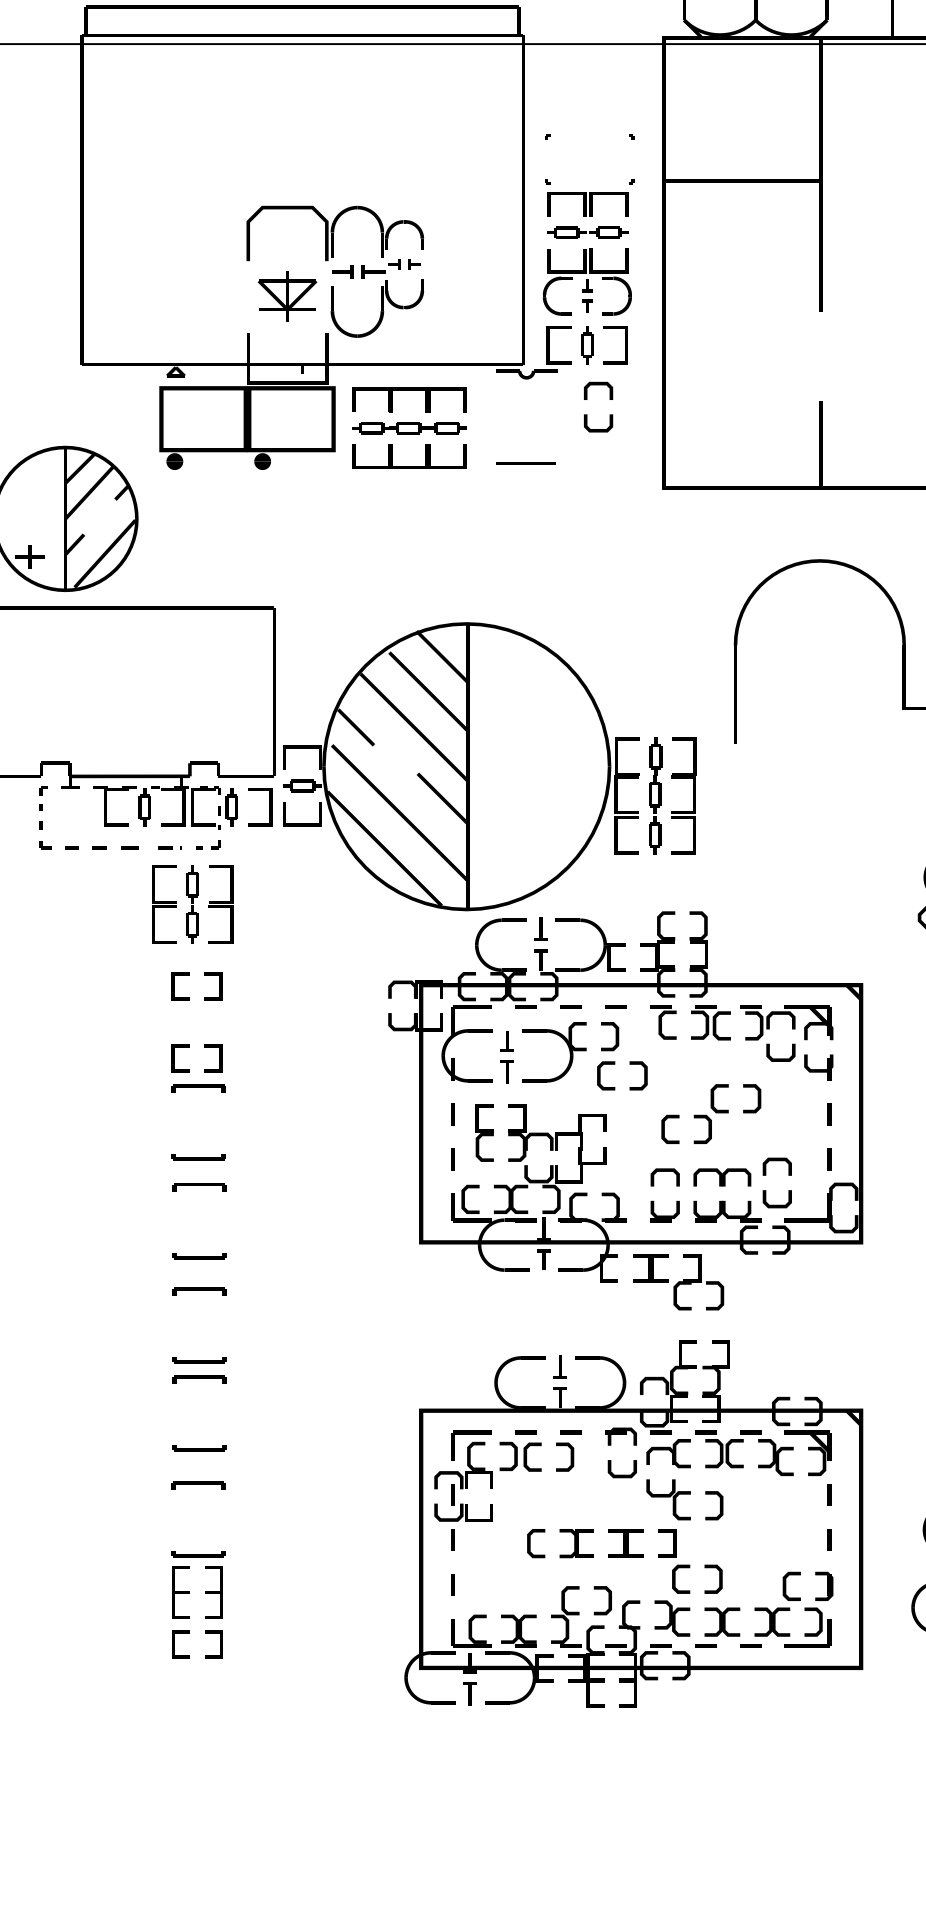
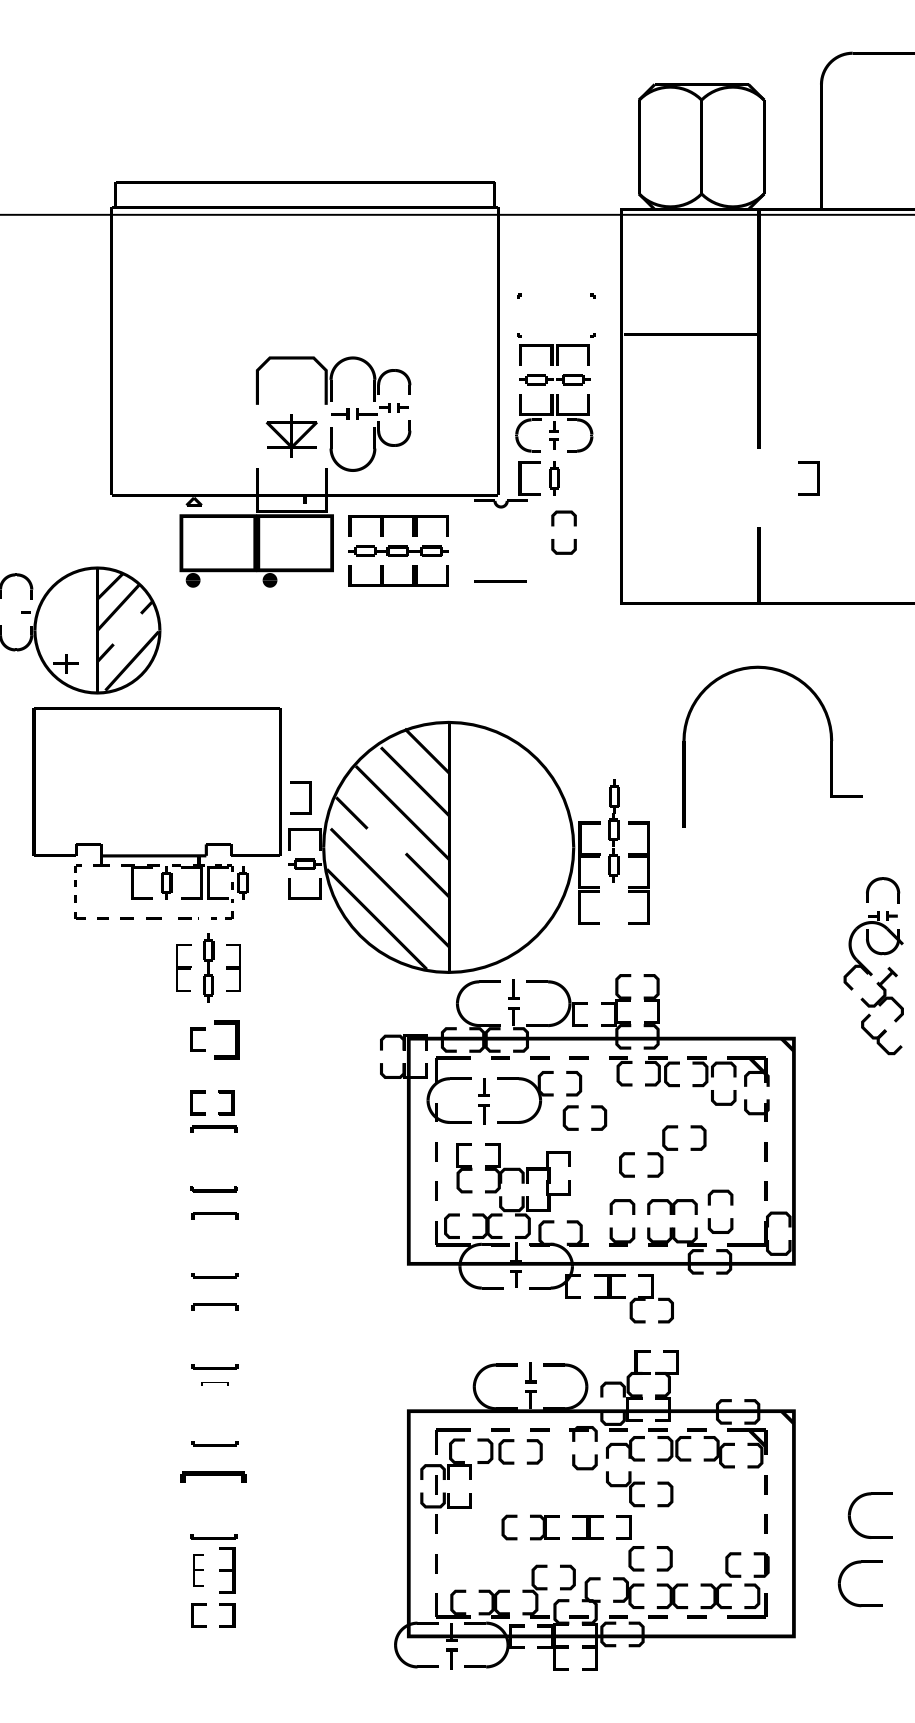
part: (625, 345) -> (817, 478), moved
part: (655, 795) -> (613, 830), moved
part: (270, 806) -> (309, 797), moved
part: (163, 903) -> (183, 967), size x0.7
part: (220, 903) -> (233, 967), size x0.7
part: (212, 986) -> (226, 1039), size x1.6
part: (199, 1379) -> (214, 1383), size x0.6
part: (198, 1485) -> (213, 1476), size x1.4
part: (180, 1592) -> (198, 1570), size x0.7

